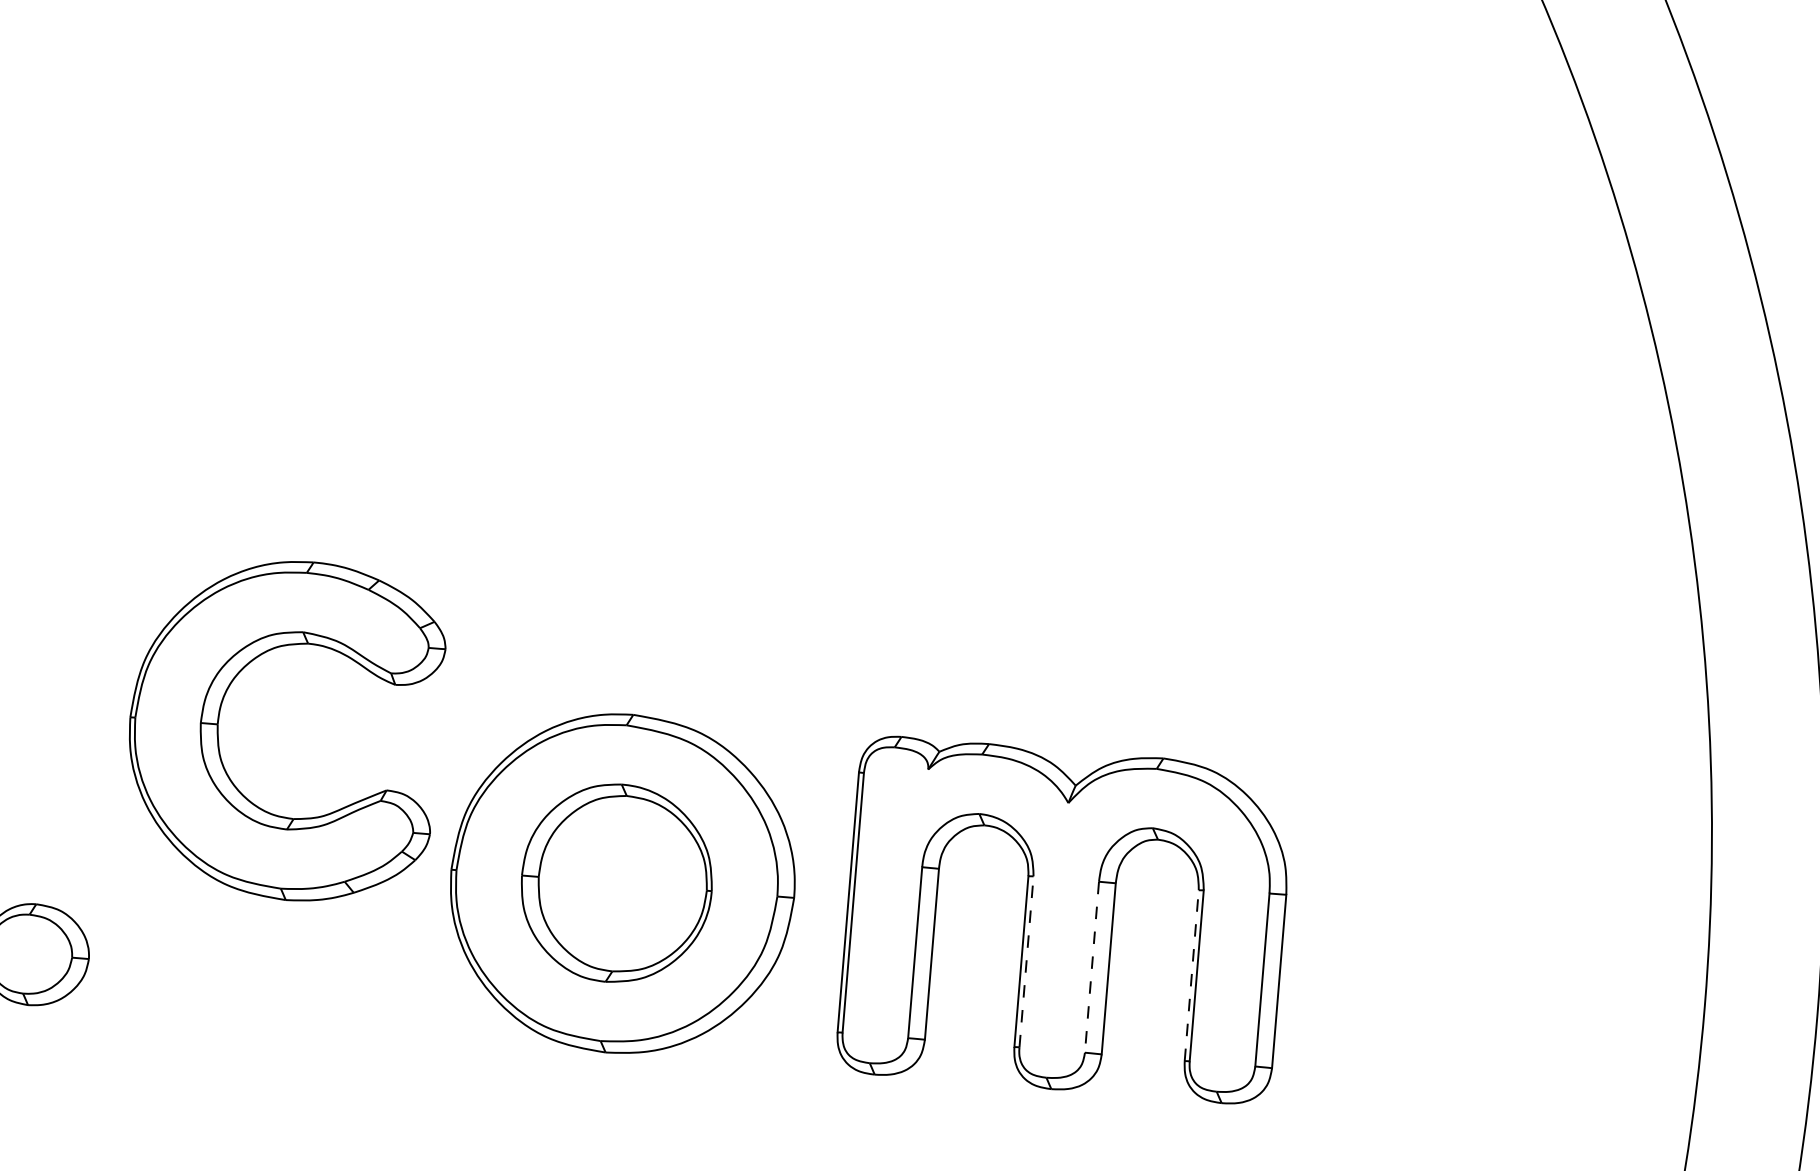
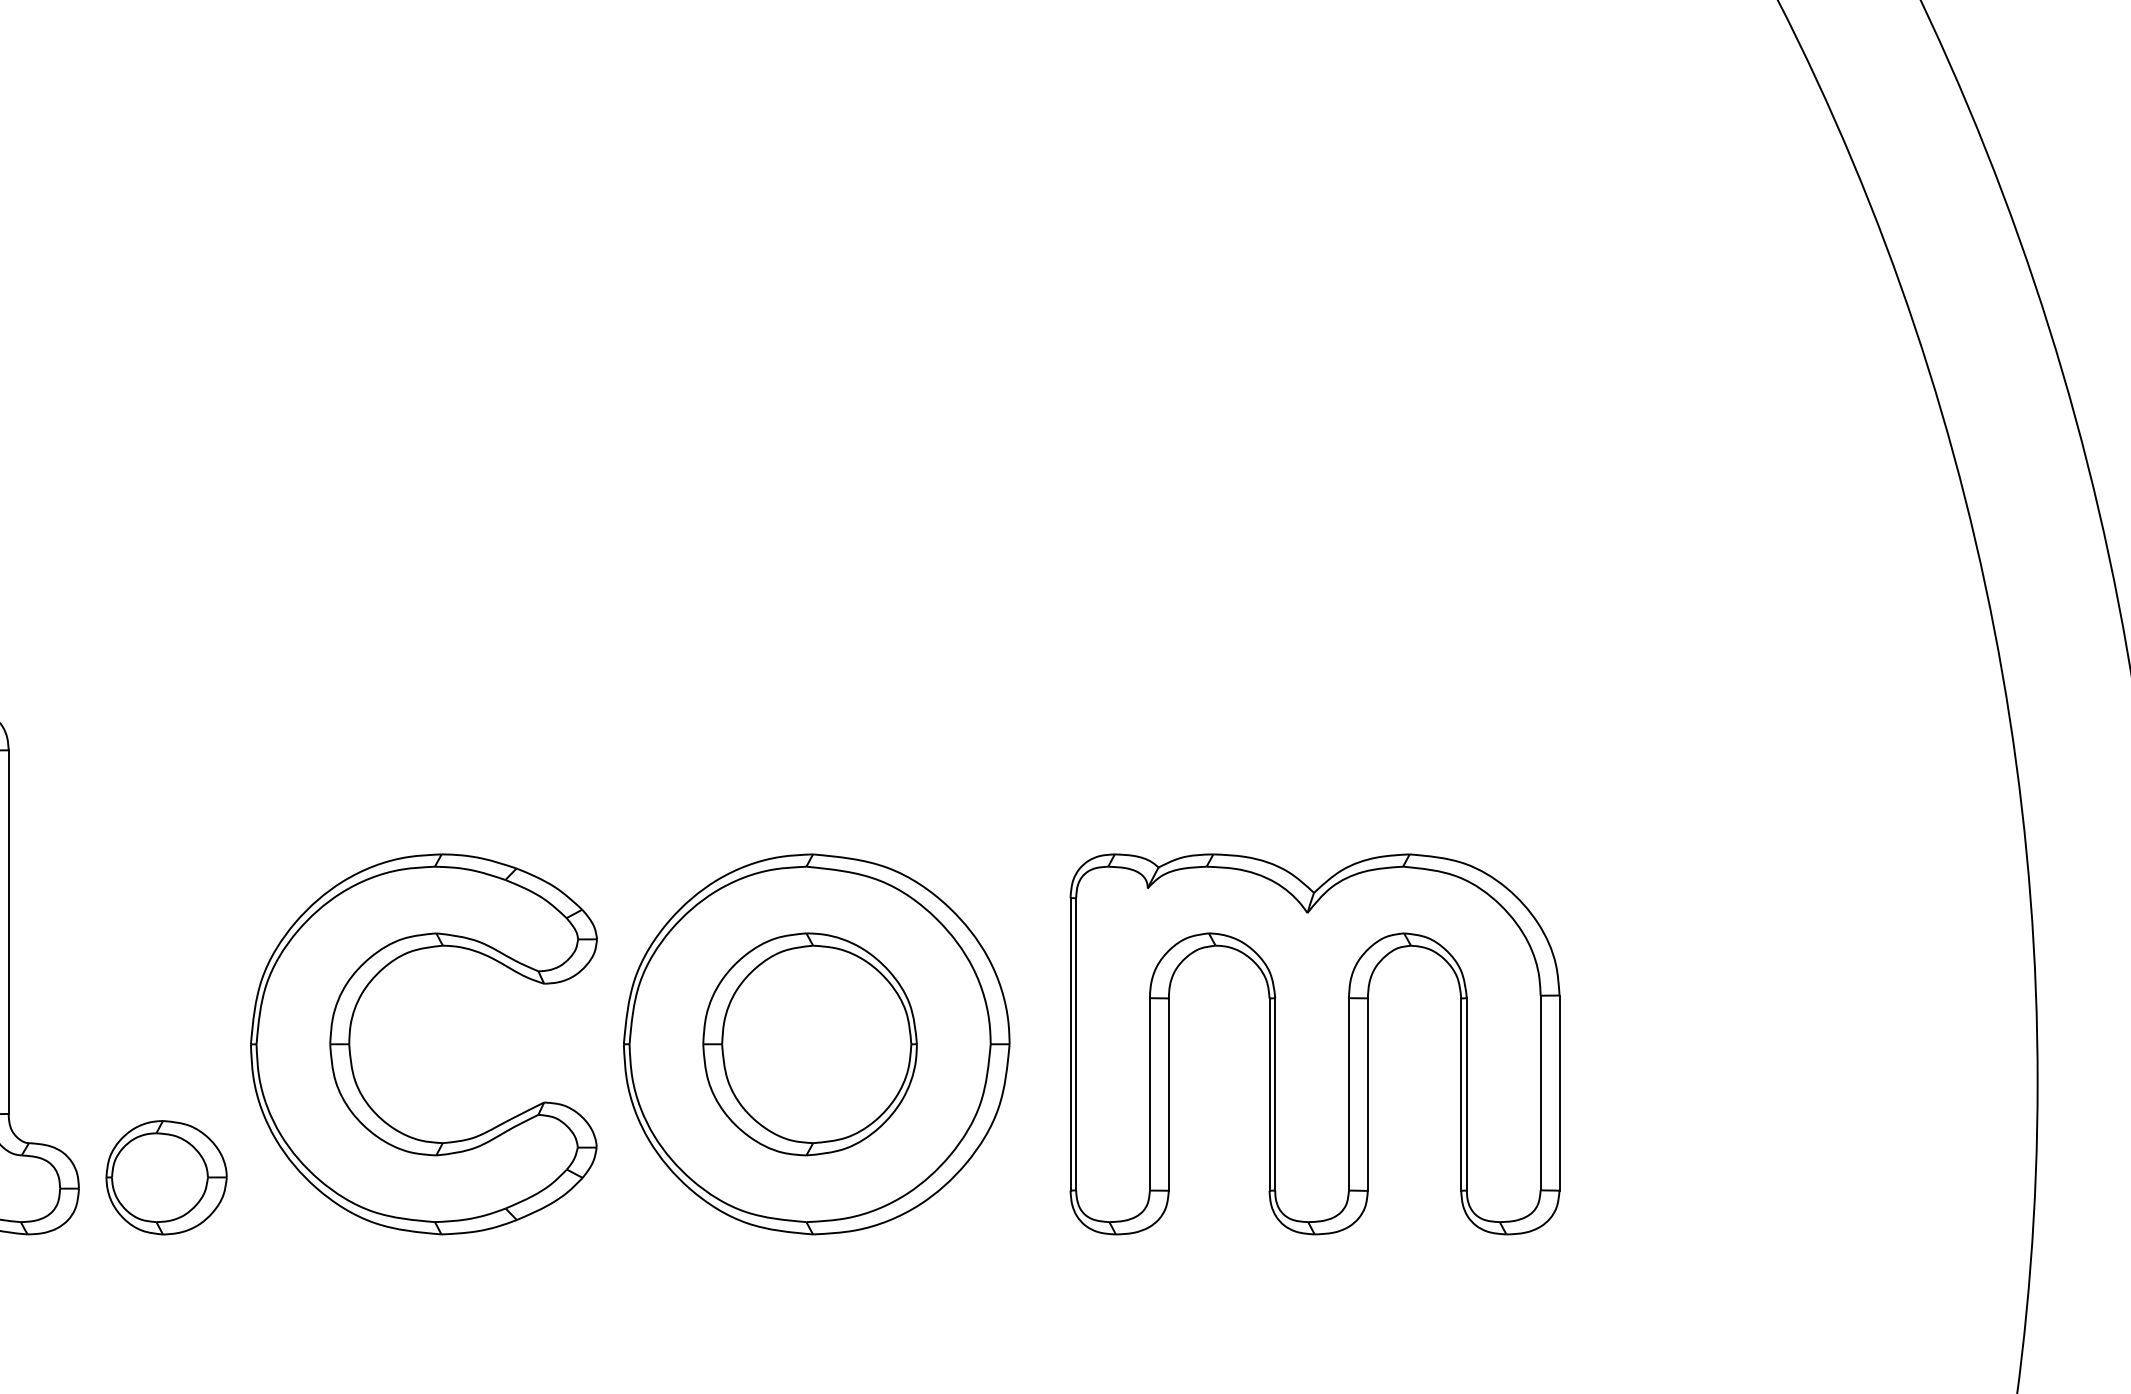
part: (218, 734) -> (351, 1055), moved
line: (1026, 961) -> (1275, 1093), dashed -> solid
line: (1091, 967) -> (1348, 1094), dashed -> solid
line: (1191, 975) -> (1461, 1094), dashed -> solid

